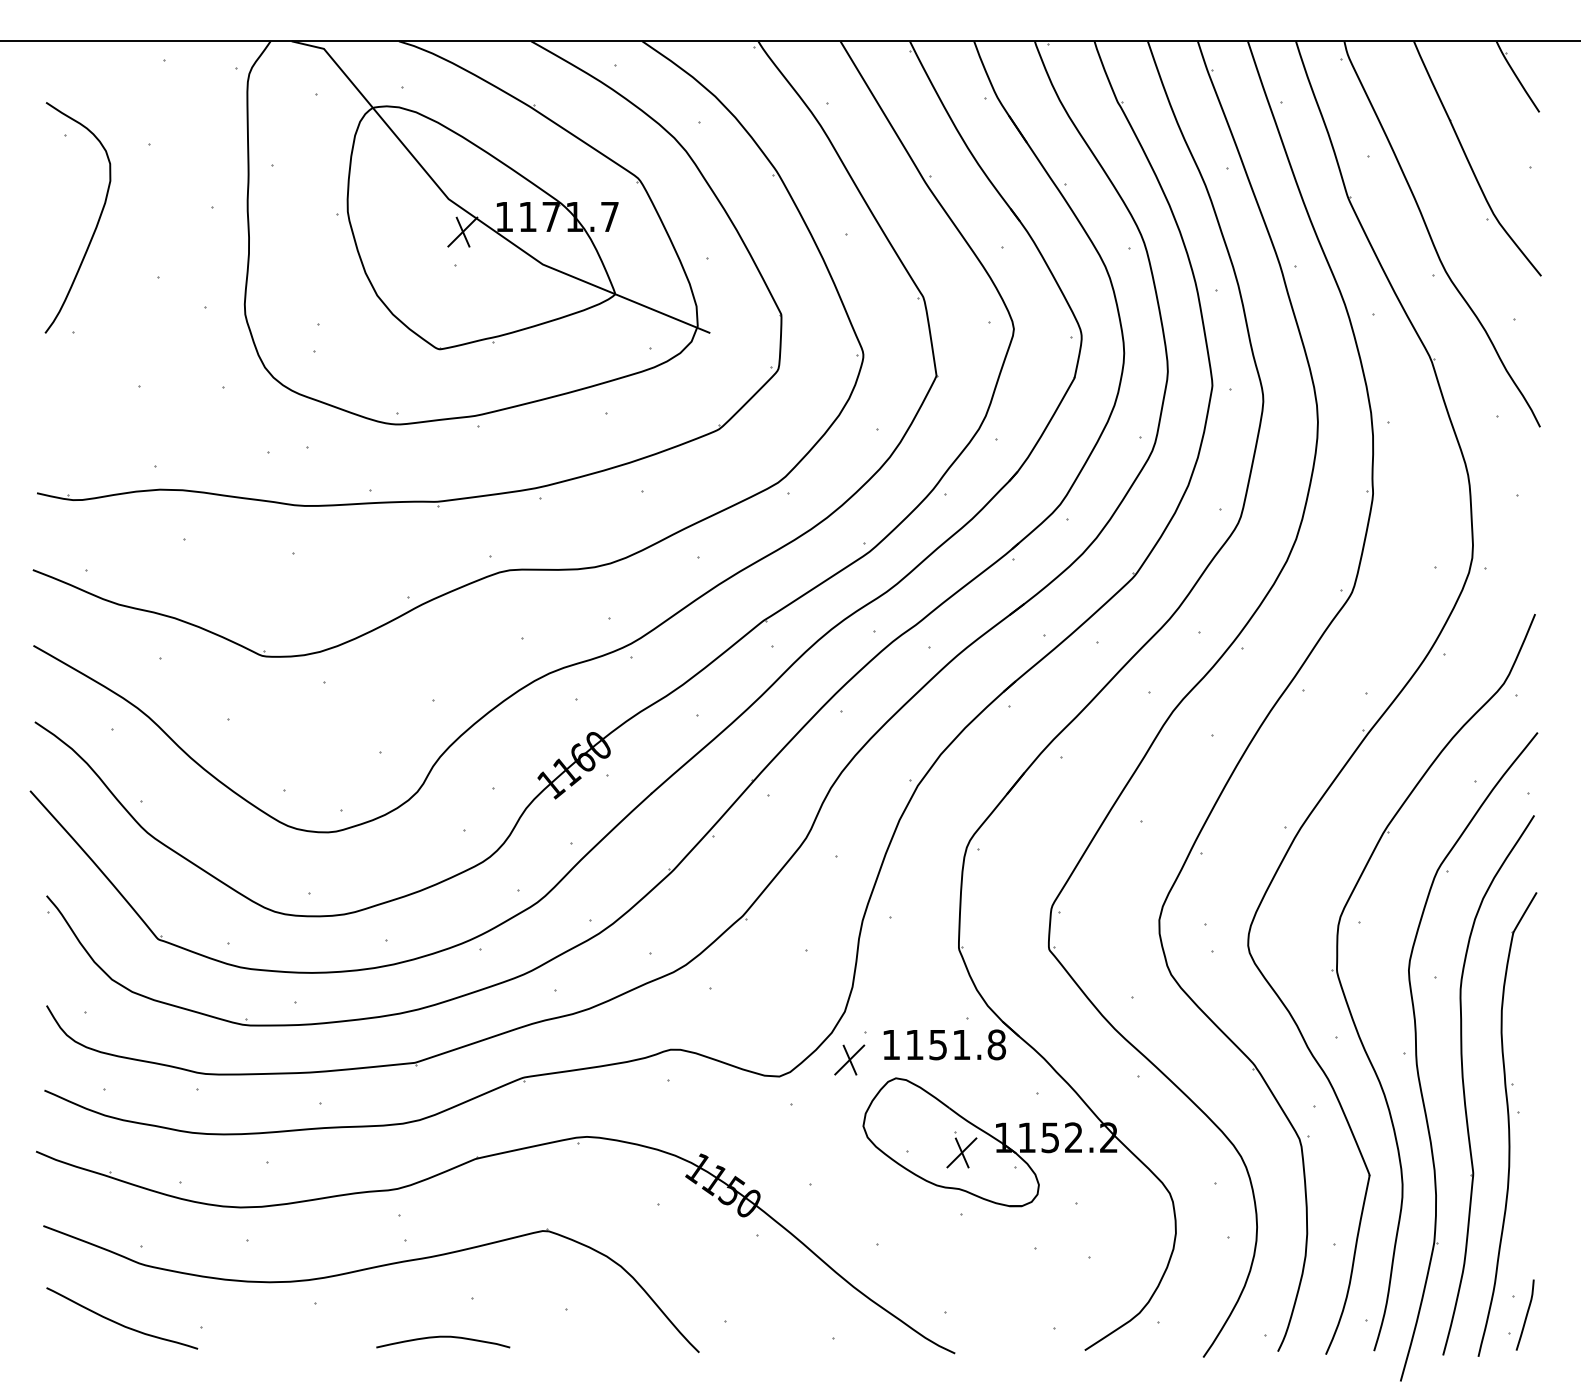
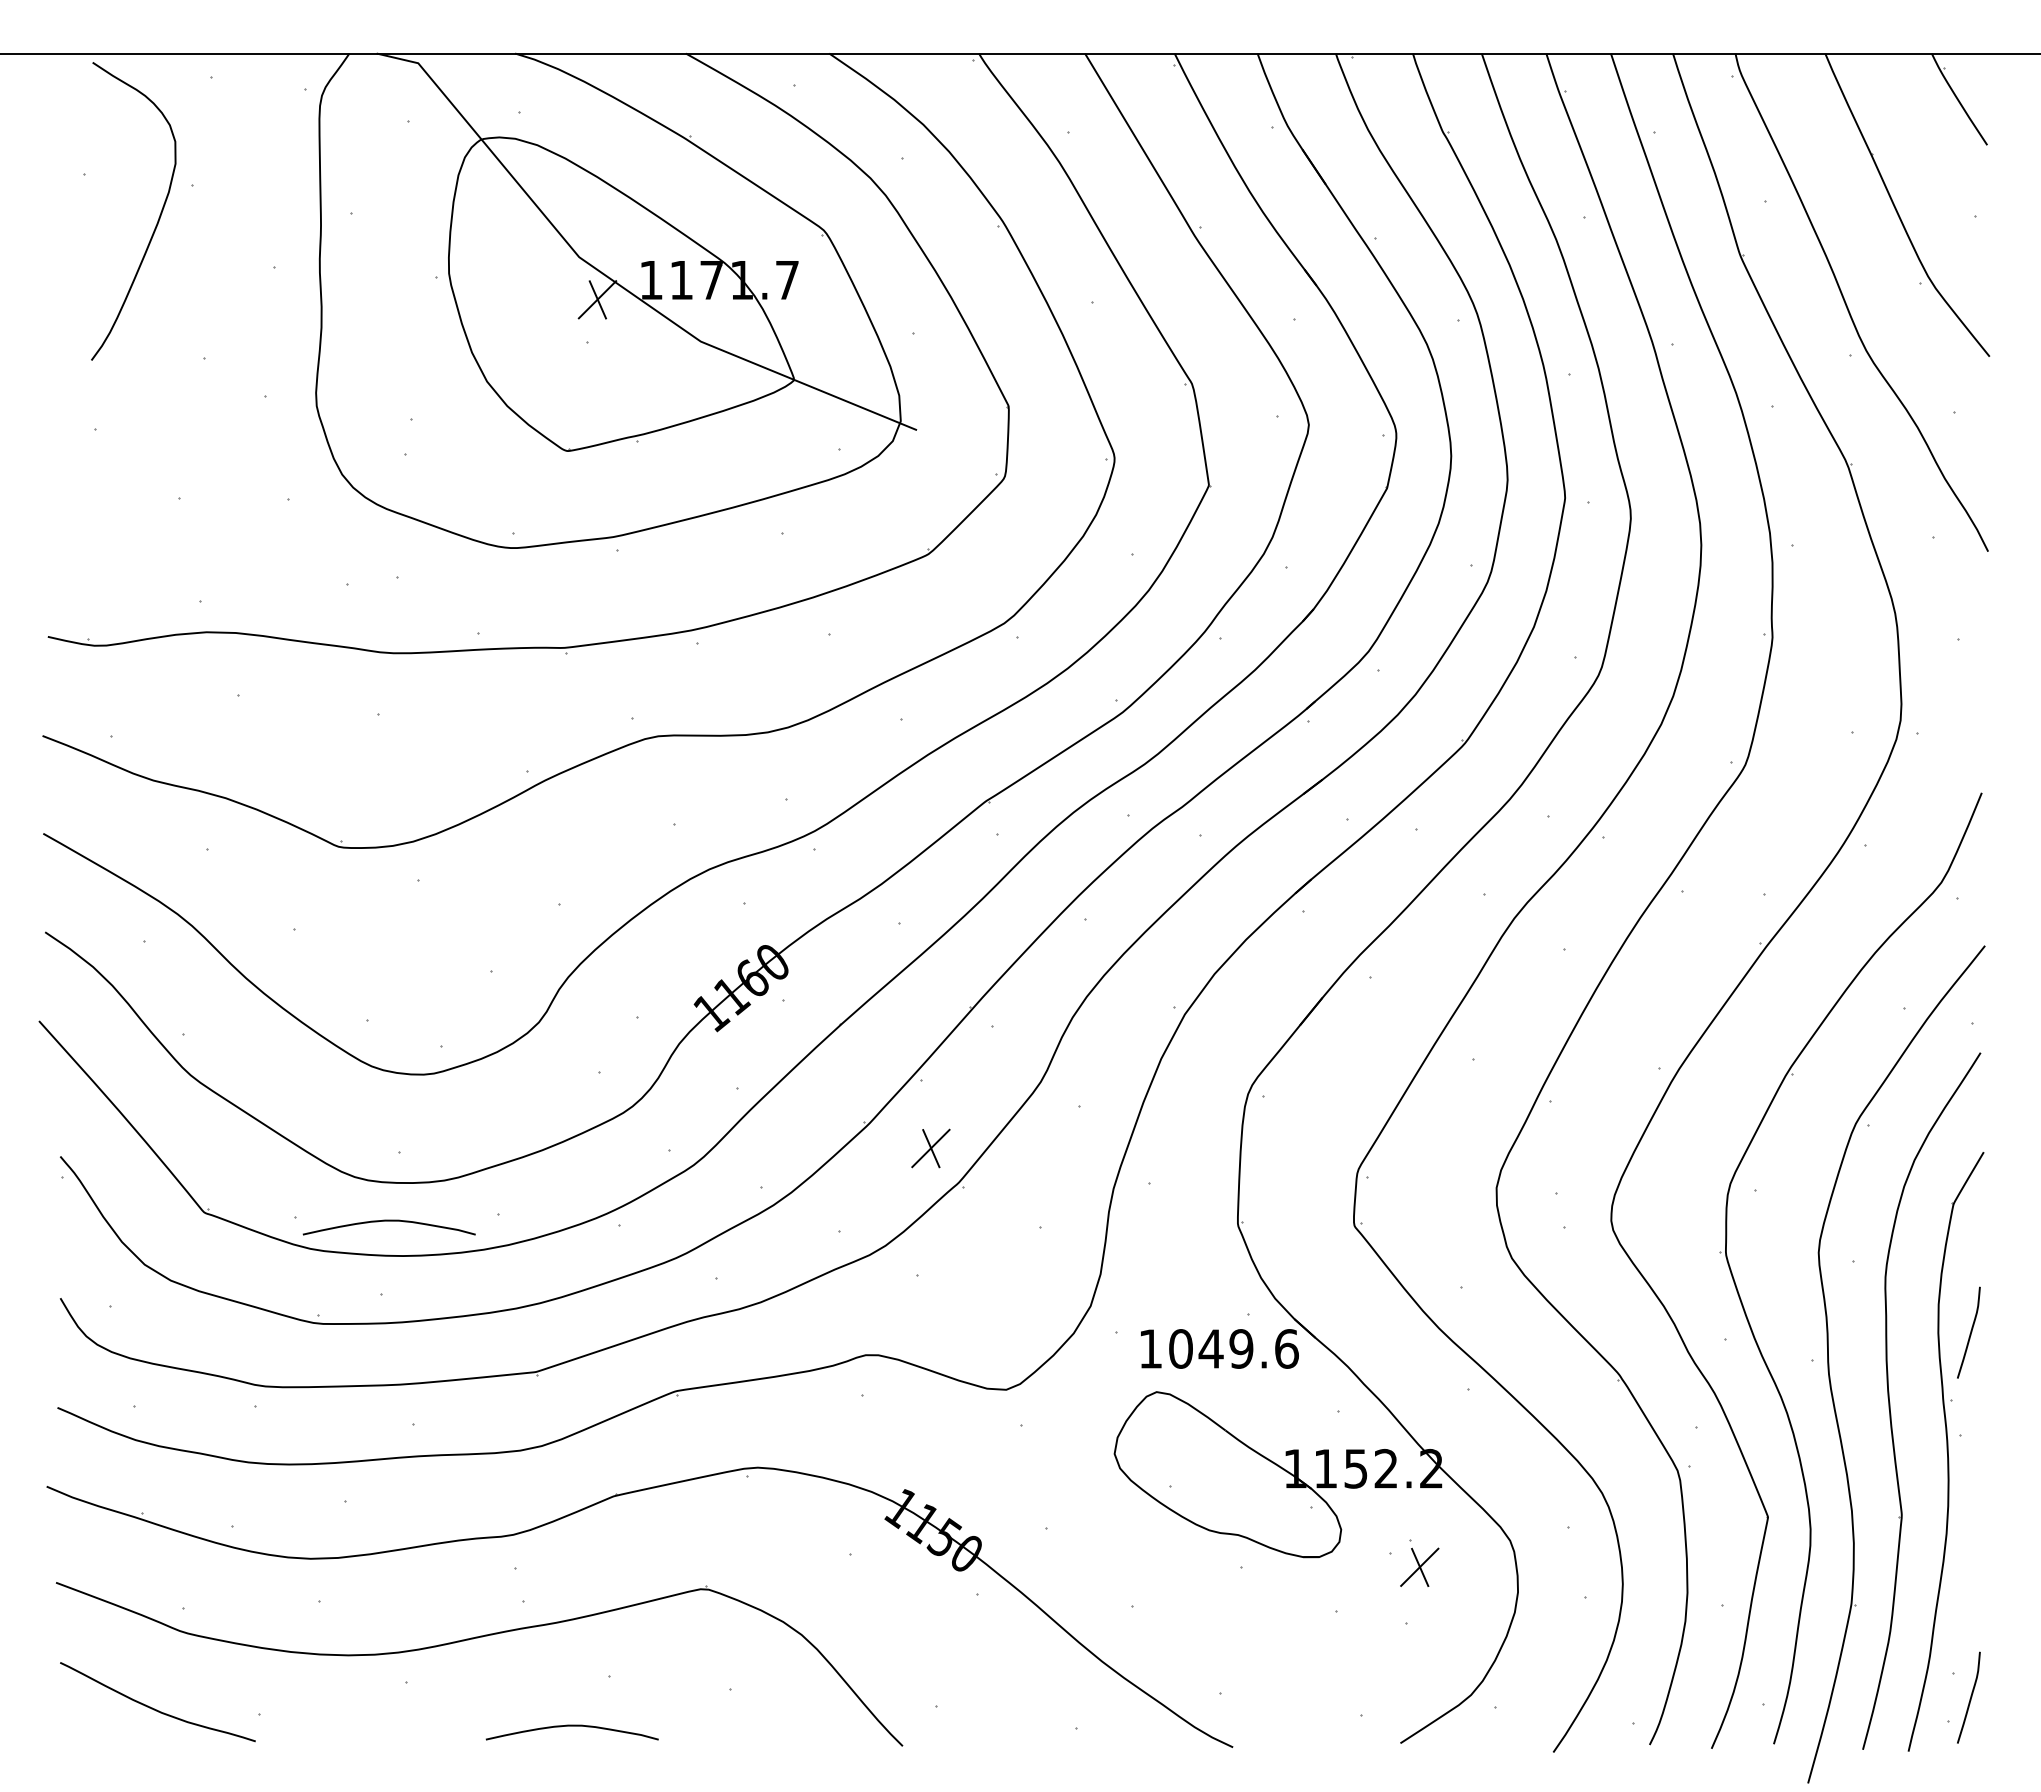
curve: (96, 224) -> (157, 220), moved
curve: (300, 946) -> (388, 1221), added
curve: (1526, 1032) -> (1970, 1332), added
text: (955, 1044) -> (1233, 1348), 1151.8 -> 1049.6
part: (849, 1060) -> (930, 1148), moved
part: (961, 1149) -> (1419, 1562), moved

